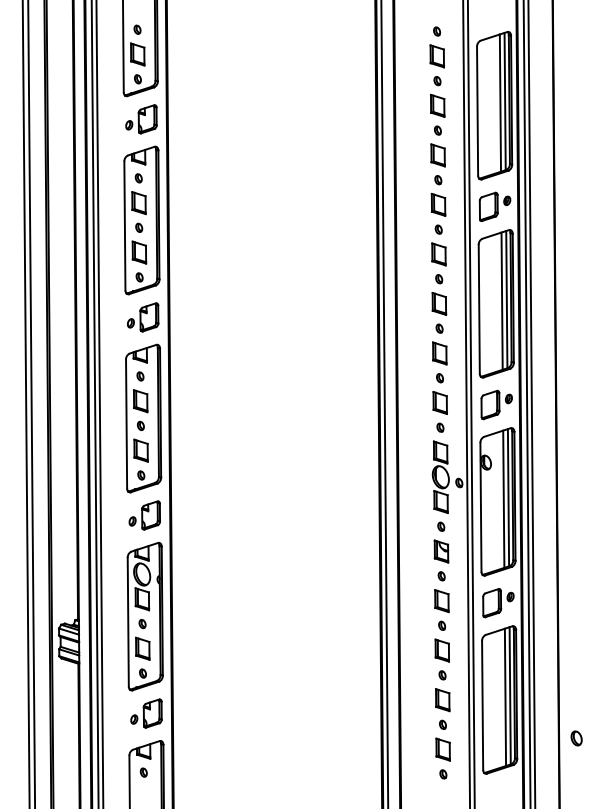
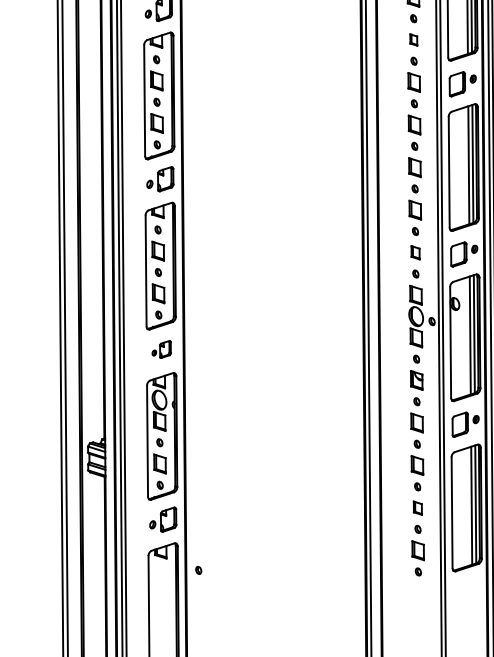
part: (437, 155) -> (413, 40), size x0.6
part: (439, 402) -> (415, 252), size x0.7
part: (144, 515) -> (161, 349), size x0.7
part: (442, 700) -> (417, 508), size x0.7
part: (143, 772) -> (198, 570), moved

